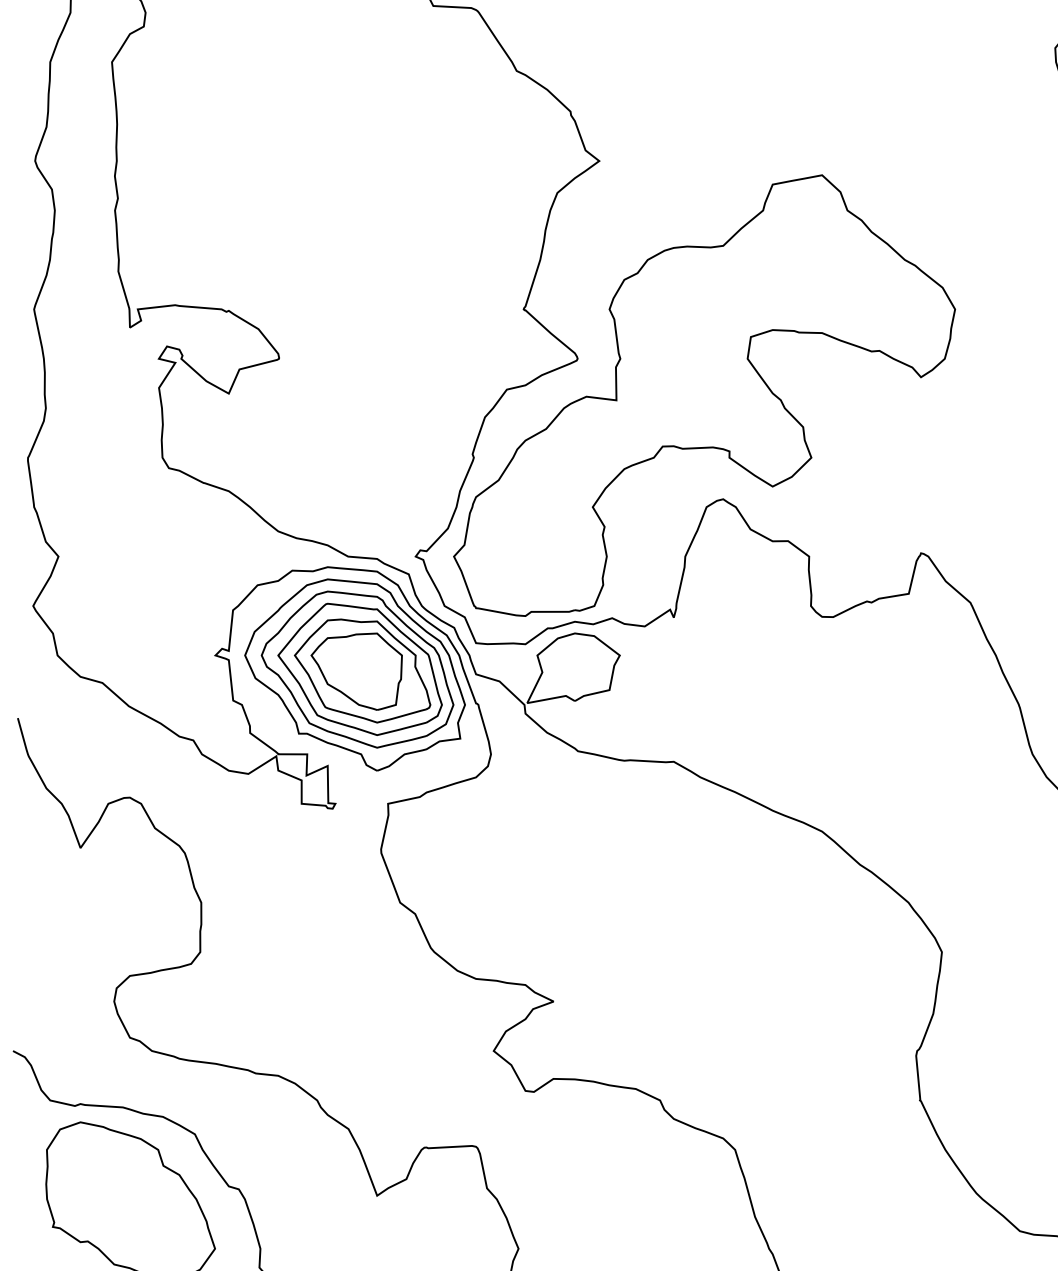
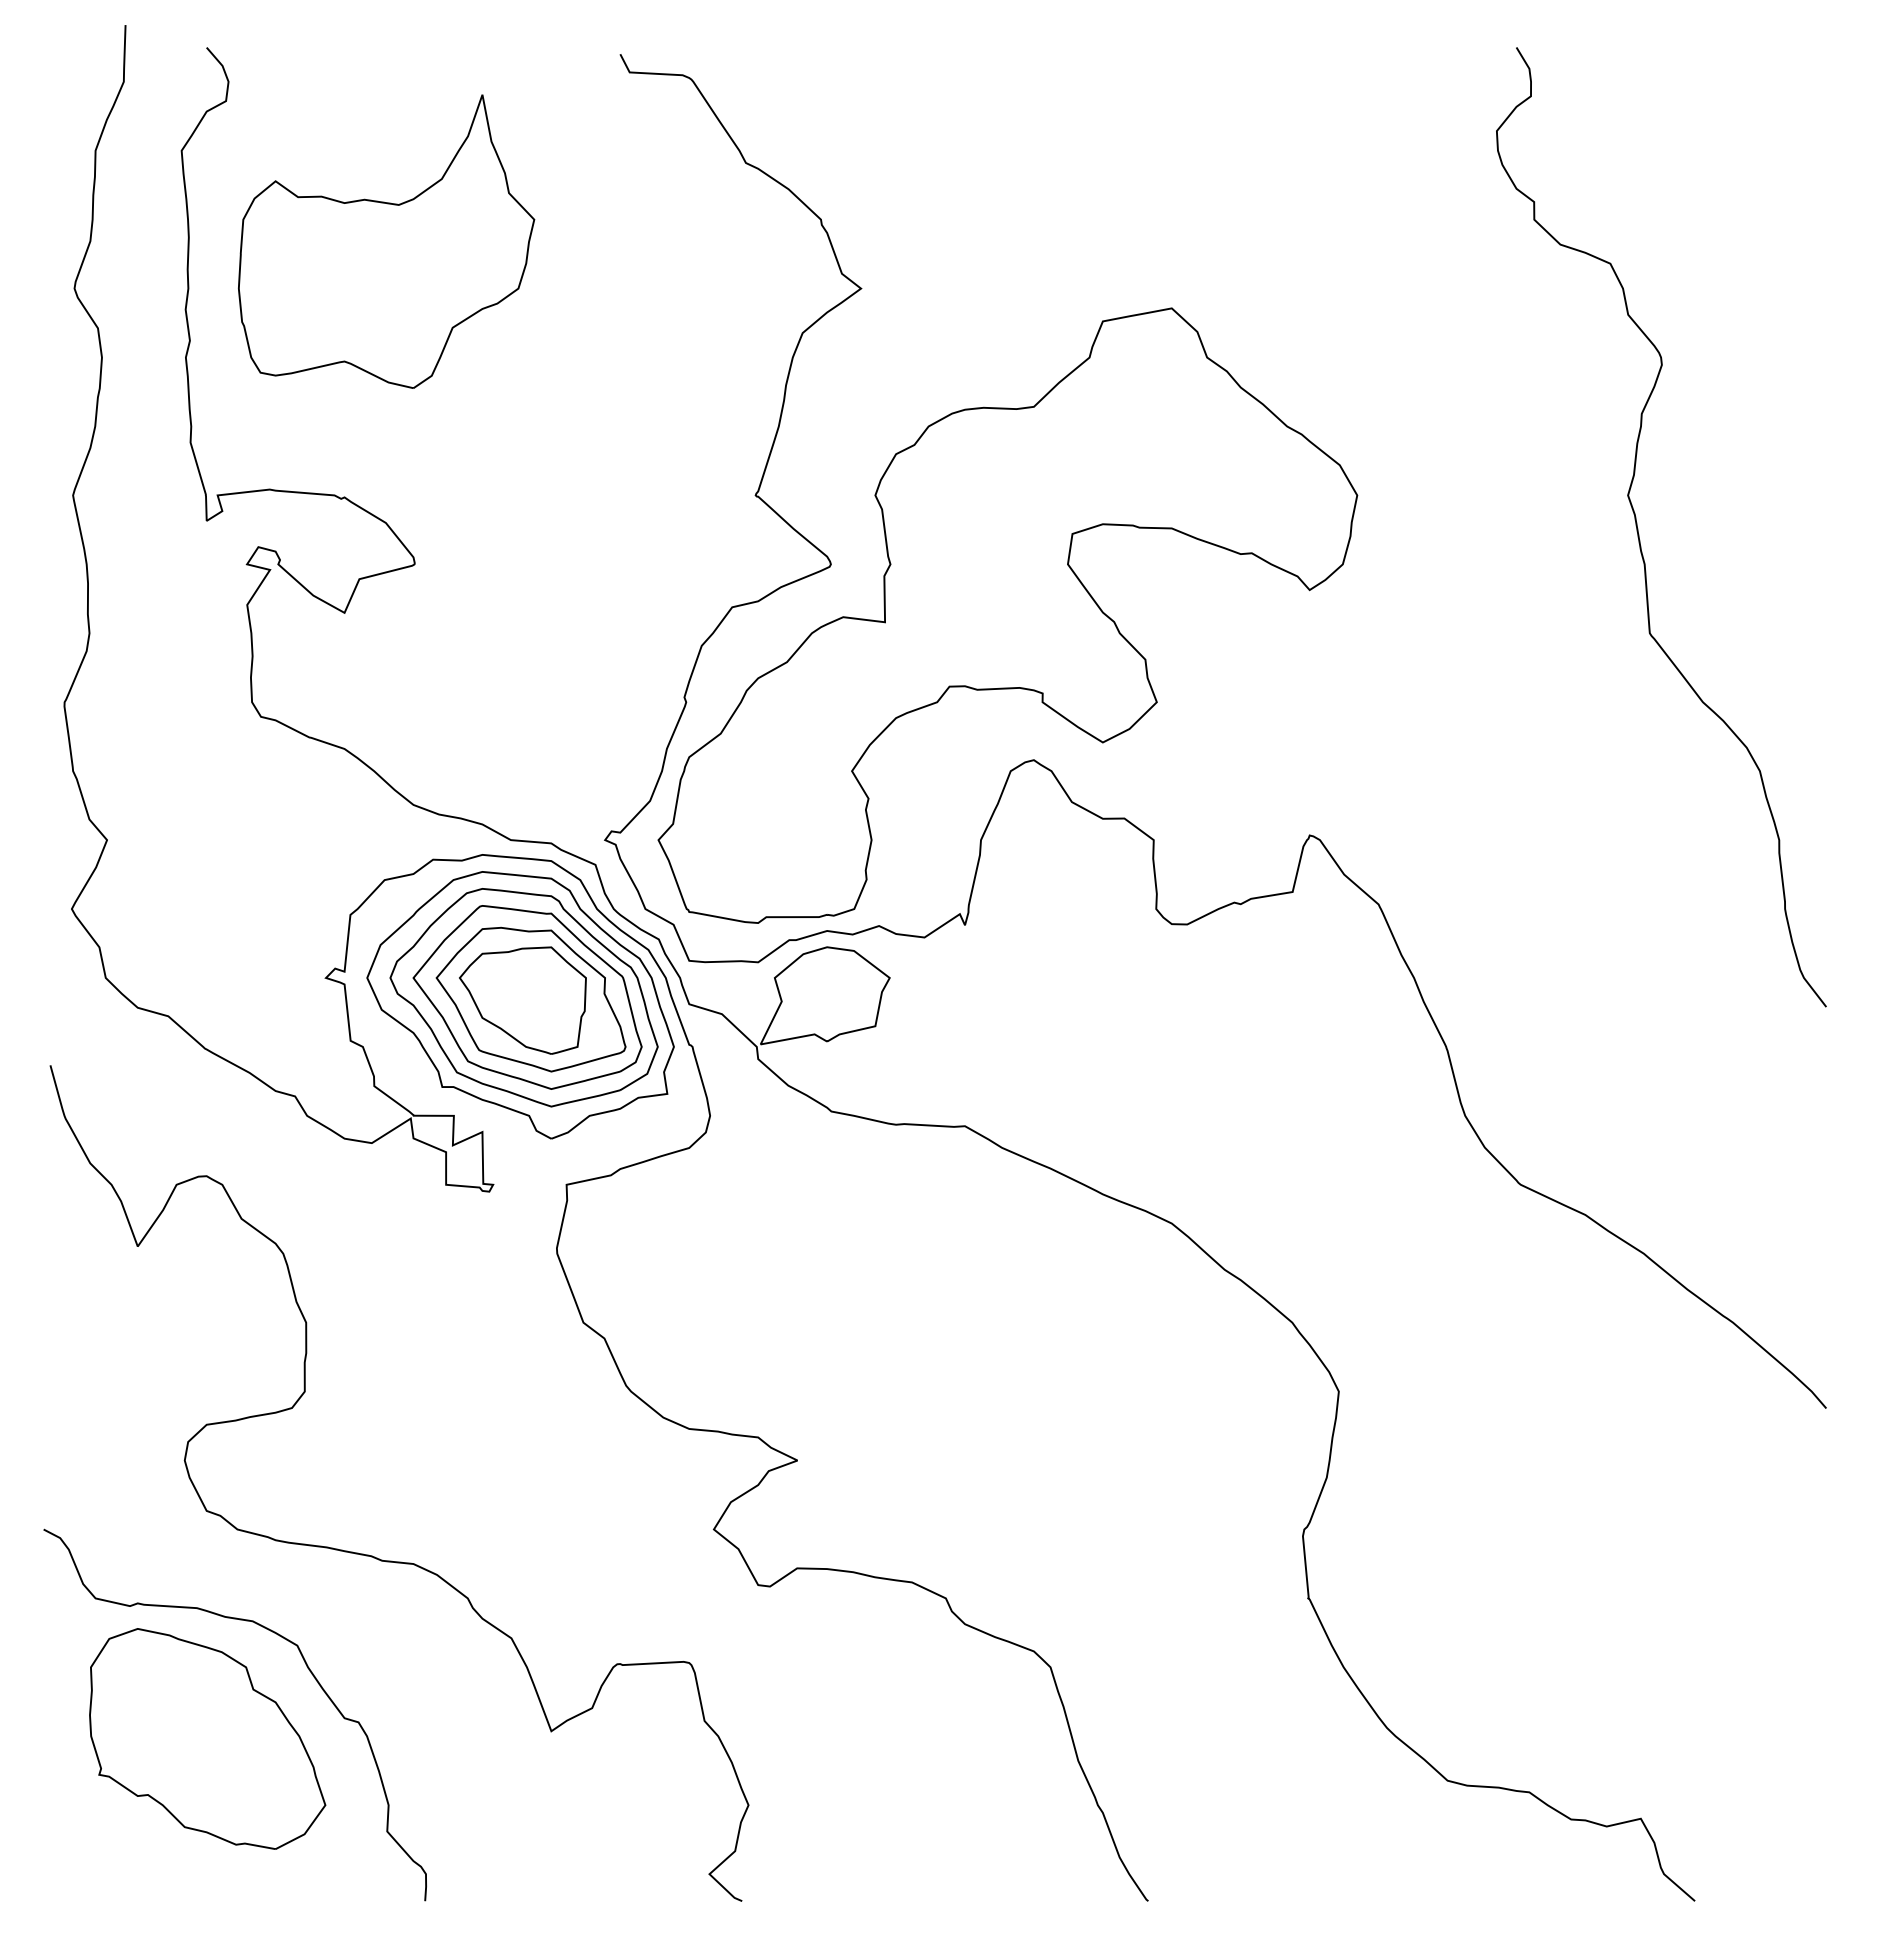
part: (258, 127) -> (386, 241), added

